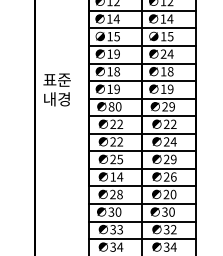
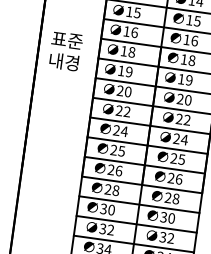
text: (117, 53) -> (135, 31), 19 -> 16
text: (166, 53) -> (190, 39), 24 -> 16
text: (56, 89) -> (65, 50), moved
text: (111, 106) -> (120, 90), 80 -> 20
text: (171, 106) -> (187, 99), 29 -> 20
text: (120, 141) -> (124, 131), 22 -> 24
text: (173, 159) -> (181, 159), 29 -> 25
text: (116, 176) -> (114, 169), 14 -> 26
text: (173, 194) -> (176, 198), 20 -> 28
text: (120, 230) -> (111, 231), 33 -> 32

